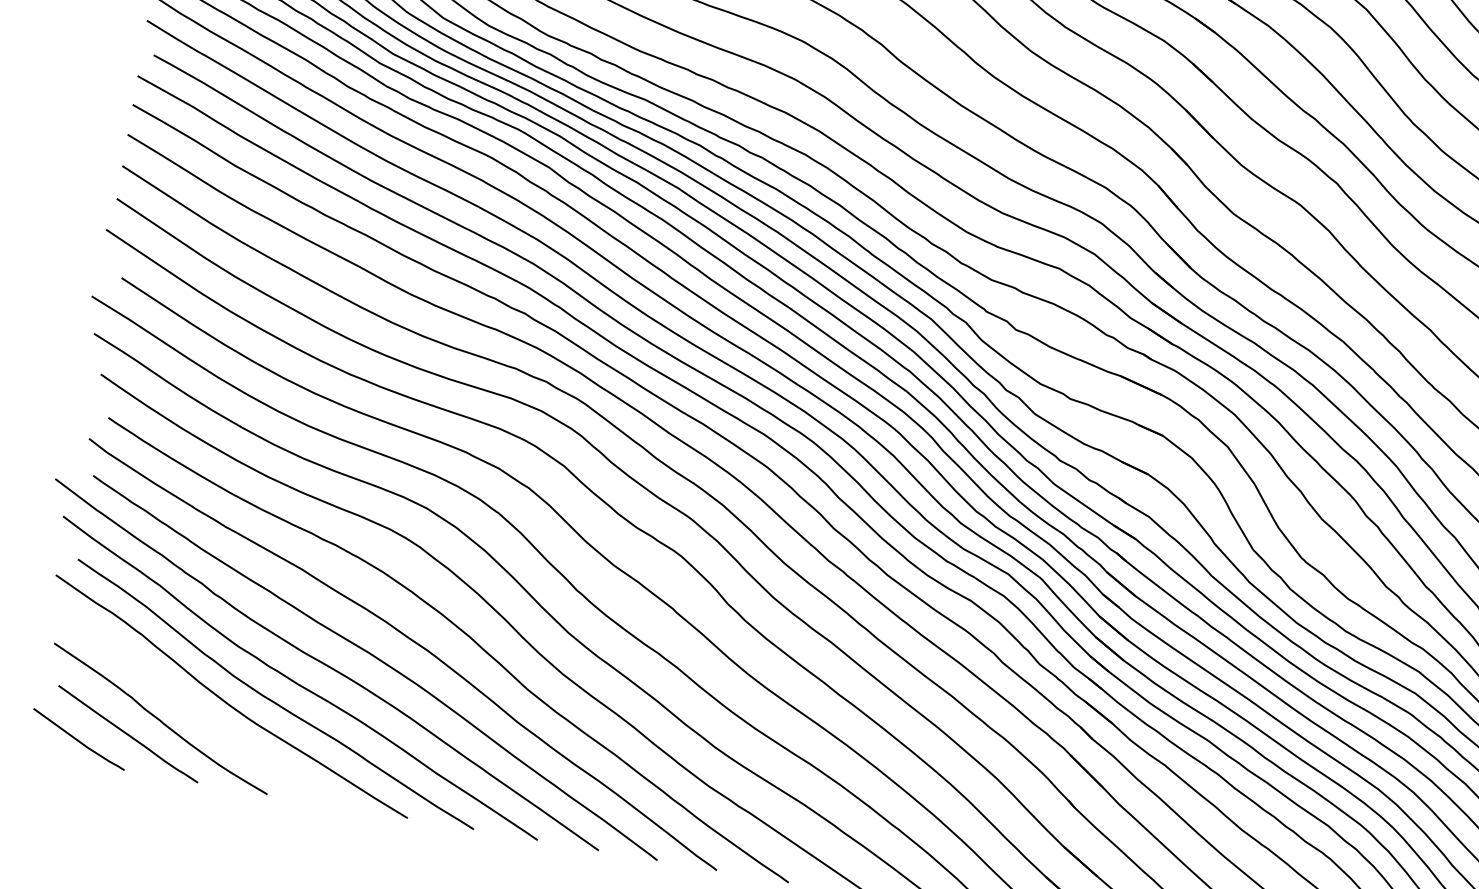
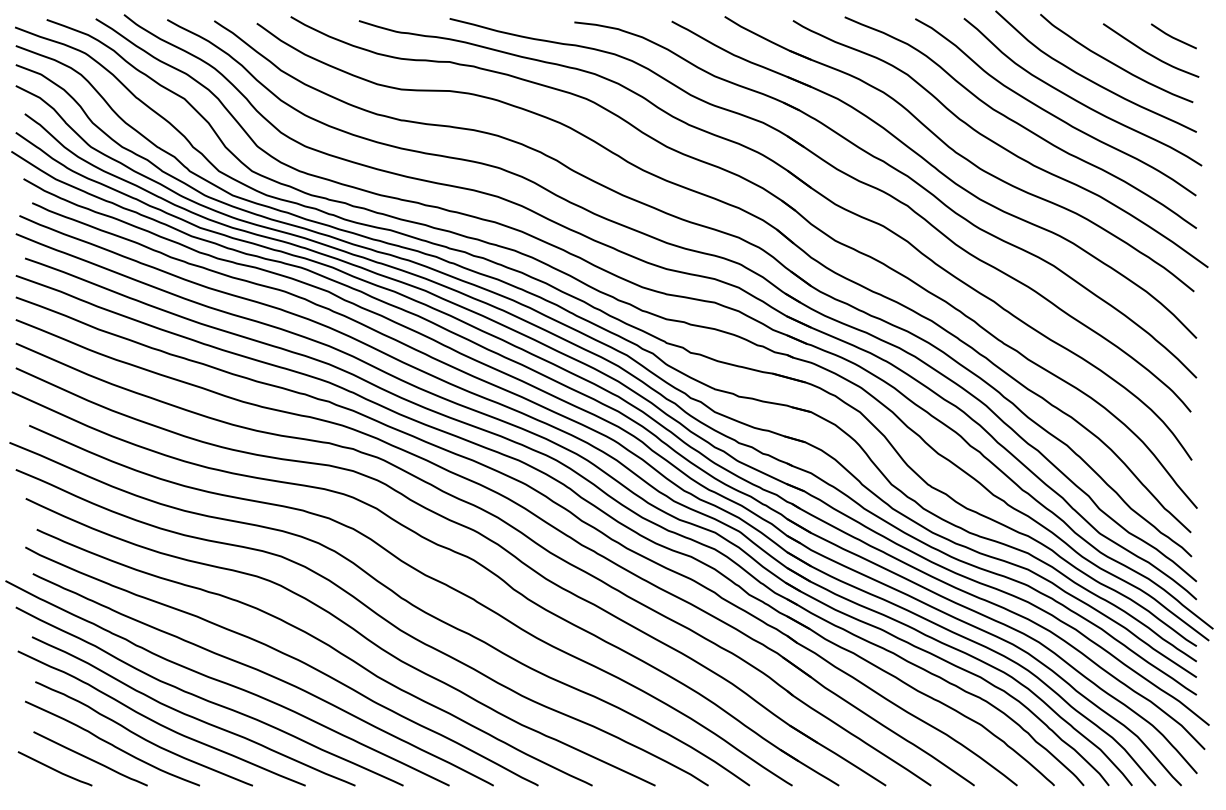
curve: (199, 714) -> (140, 735), added

